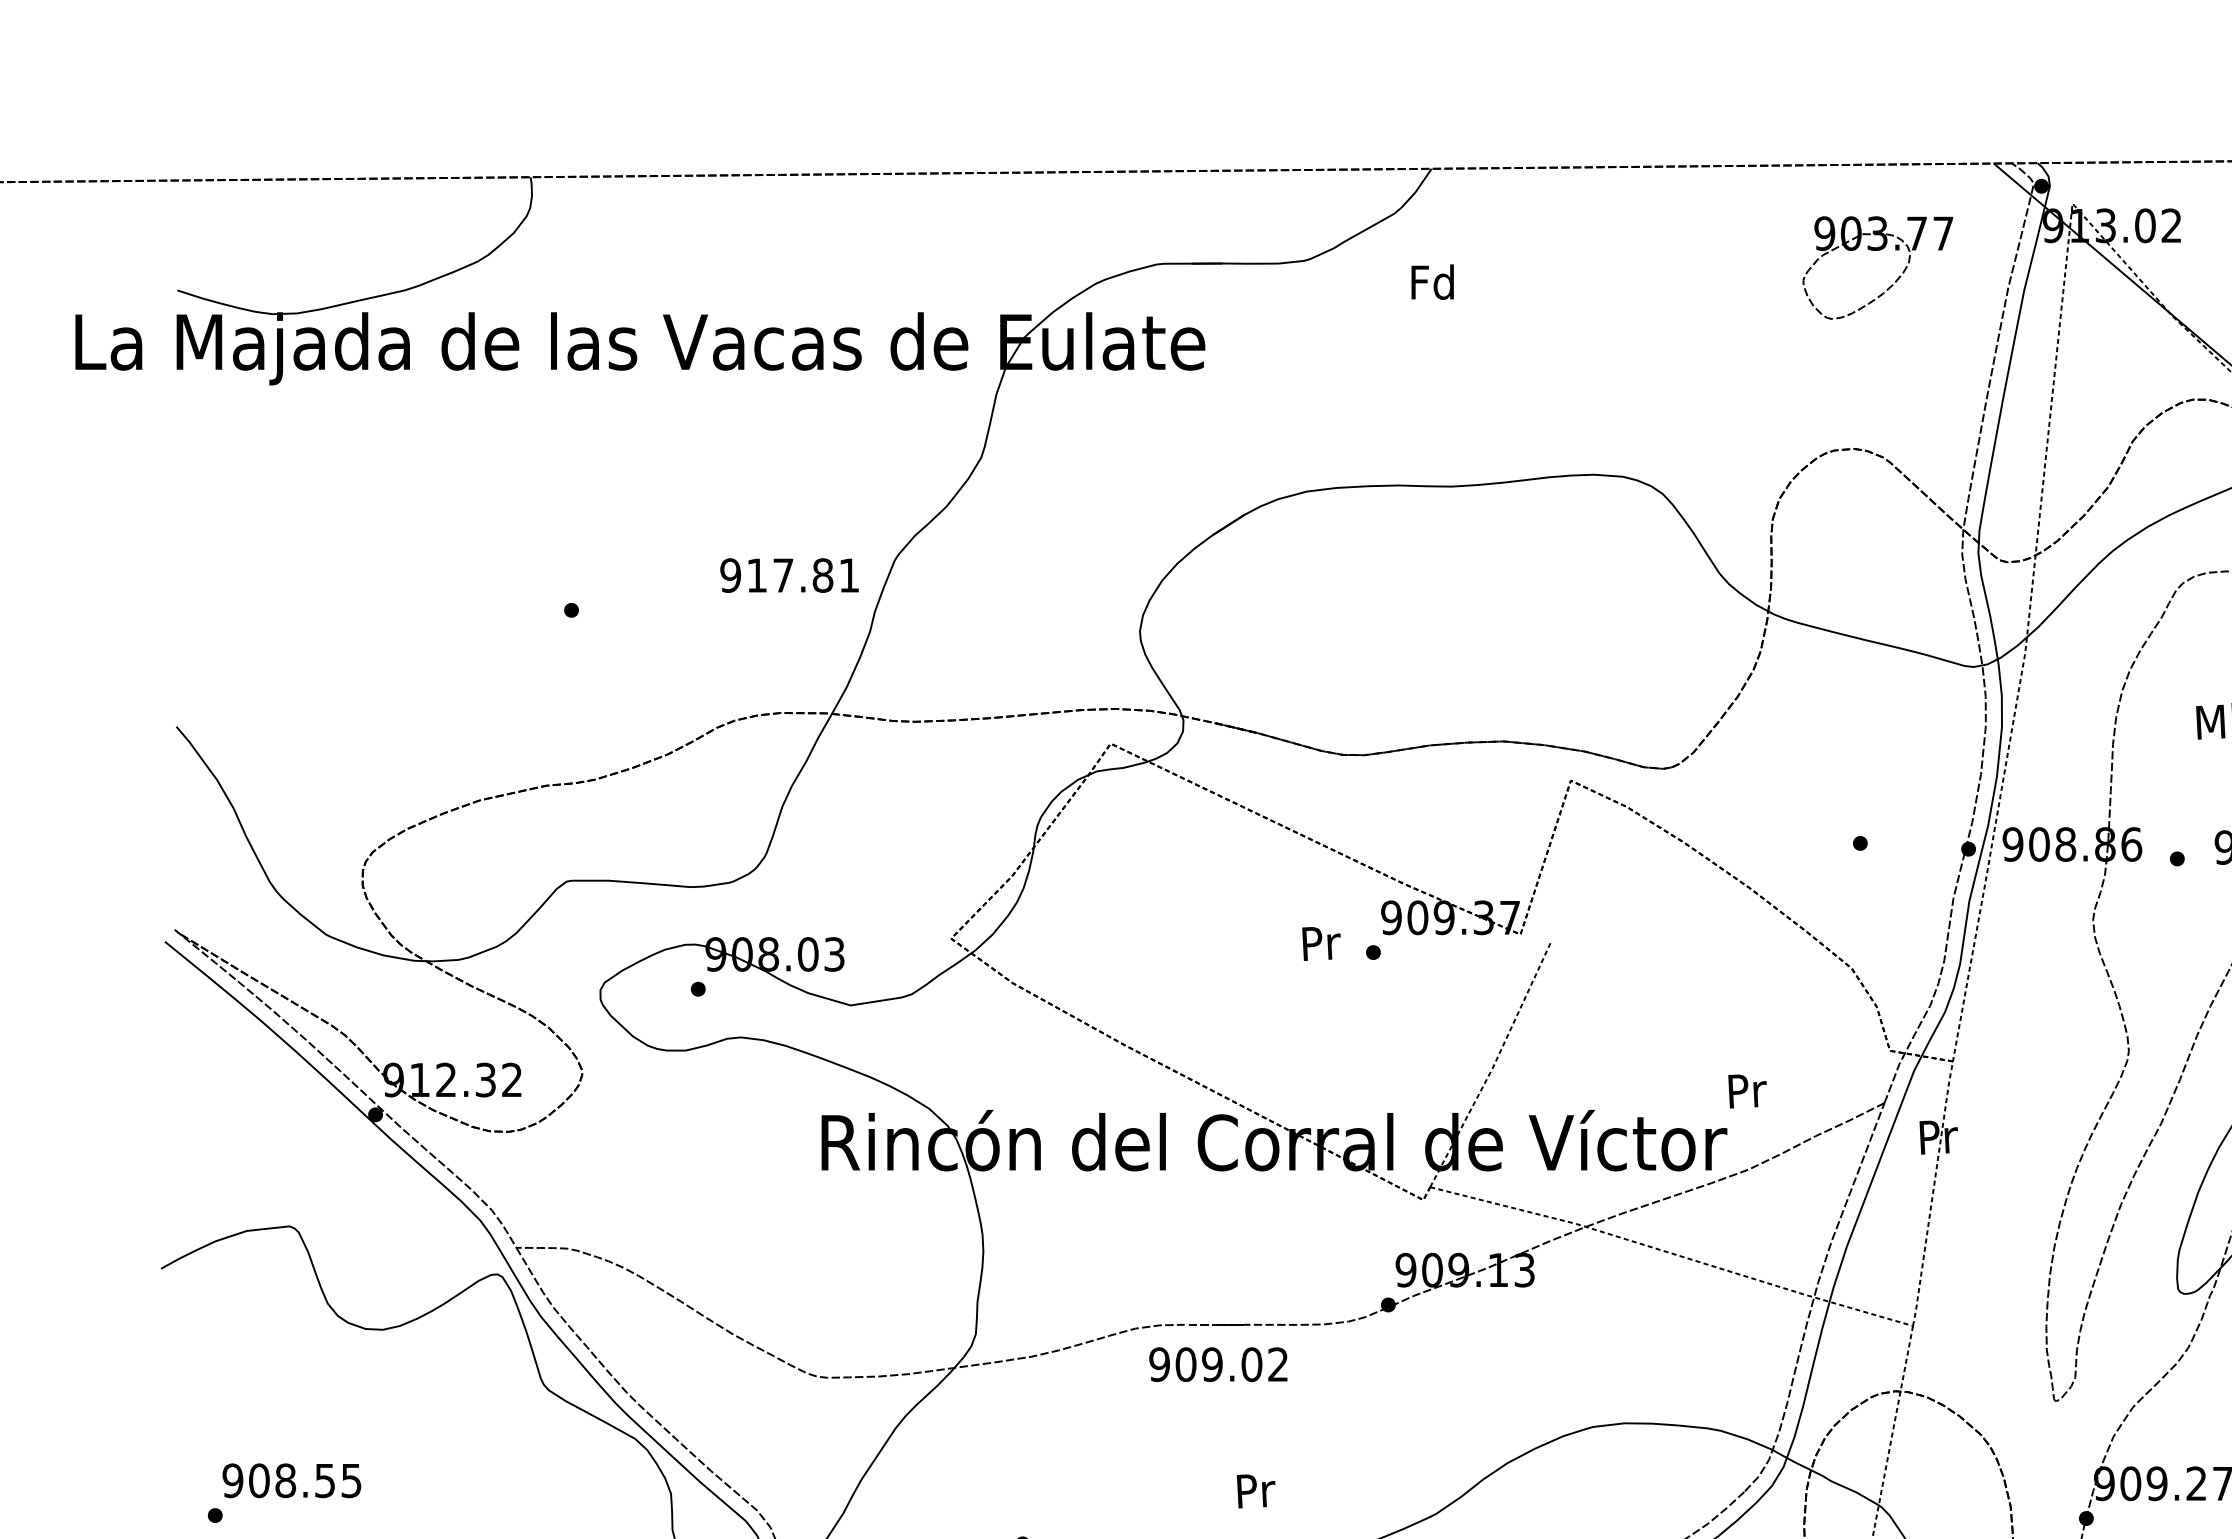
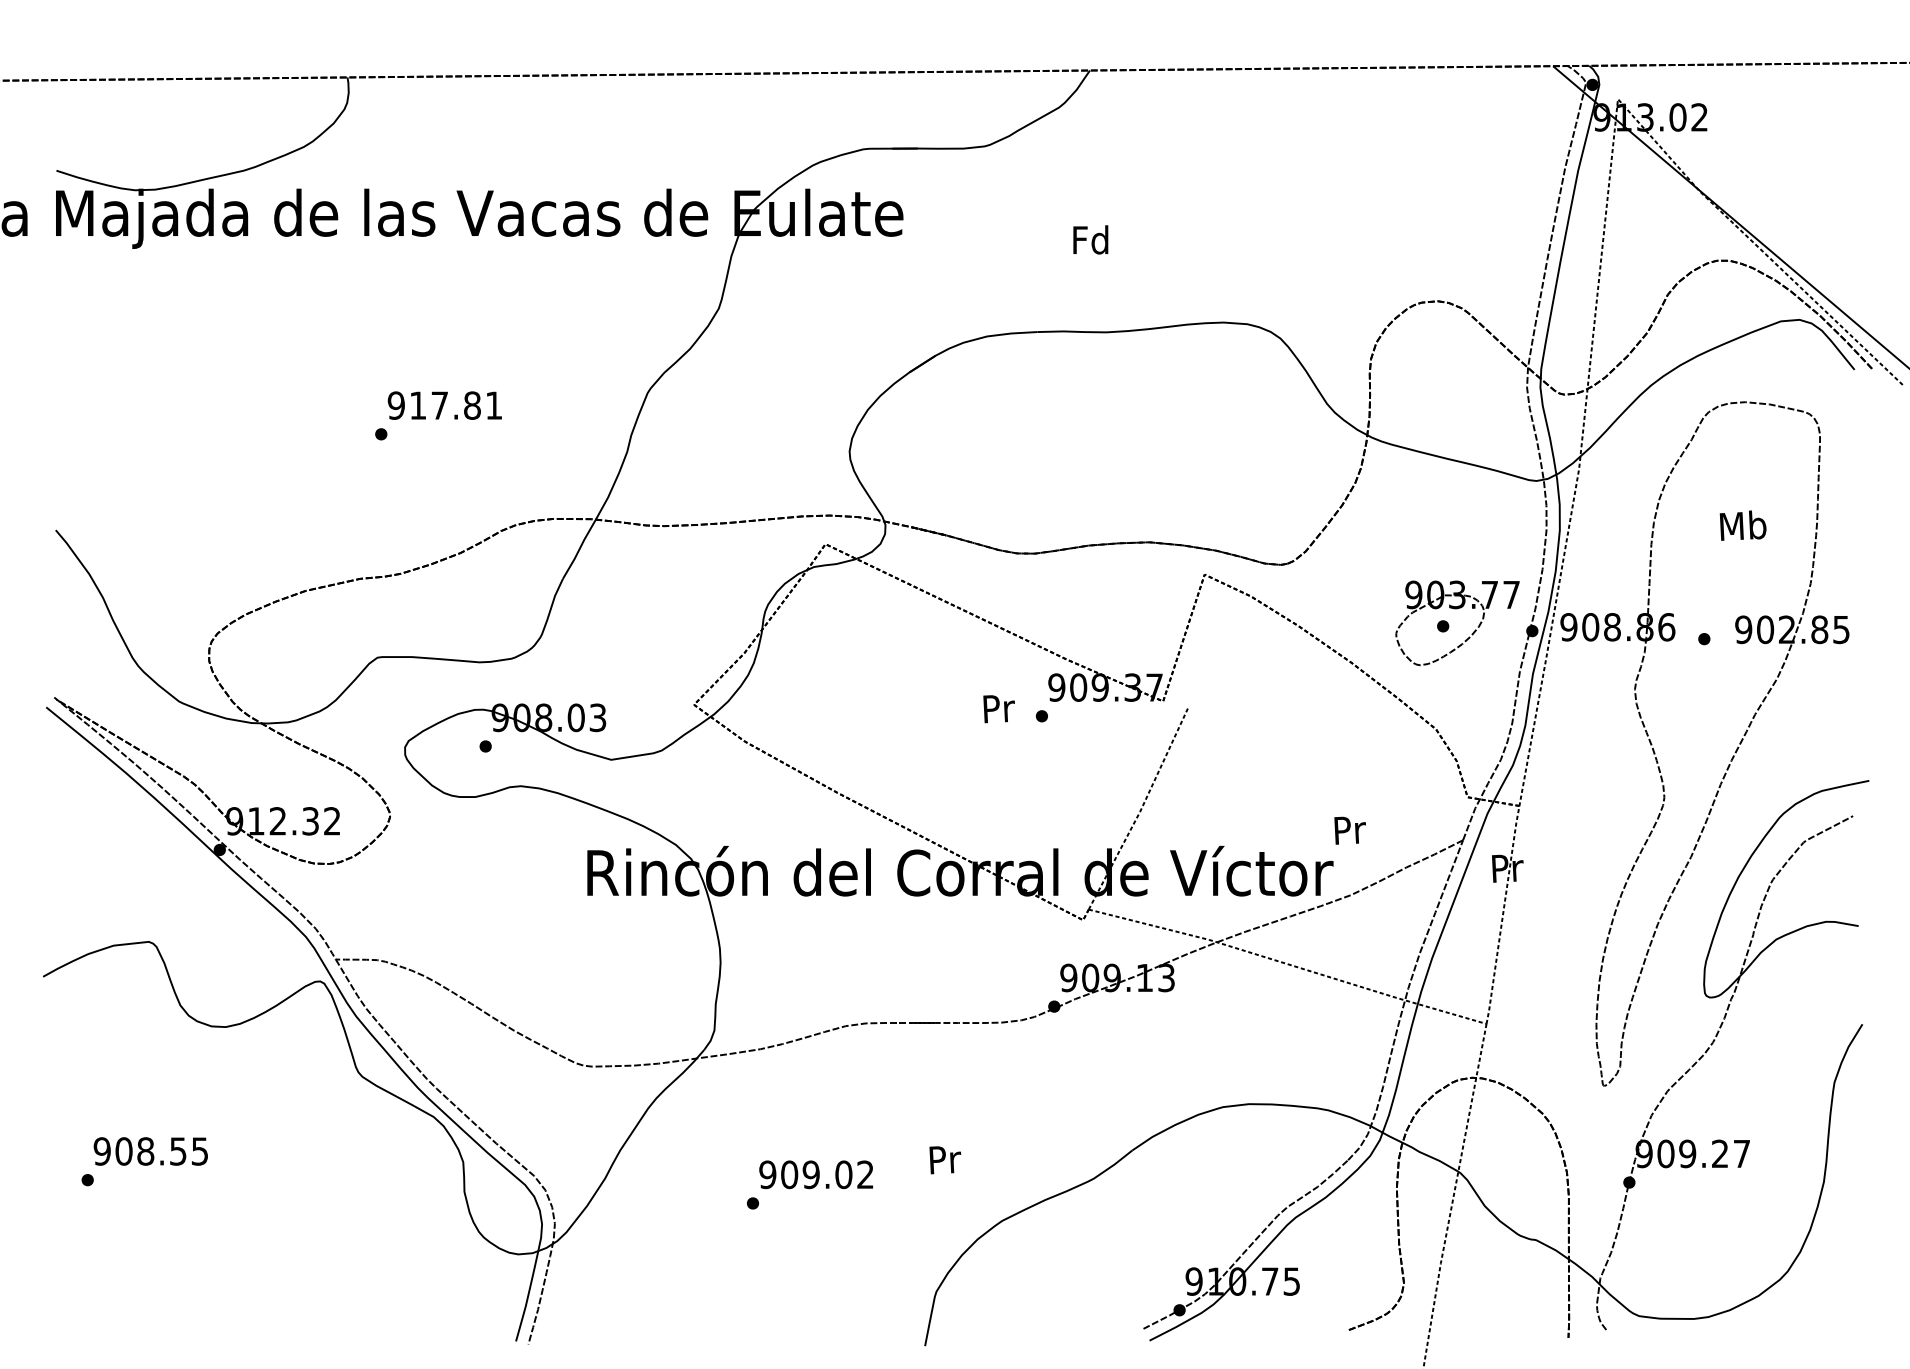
part: (1877, 251) -> (1457, 609), moved
text: (1432, 281) -> (1090, 239), moved
text: (789, 575) -> (444, 405), moved
text: (1217, 1364) -> (815, 1174), moved

